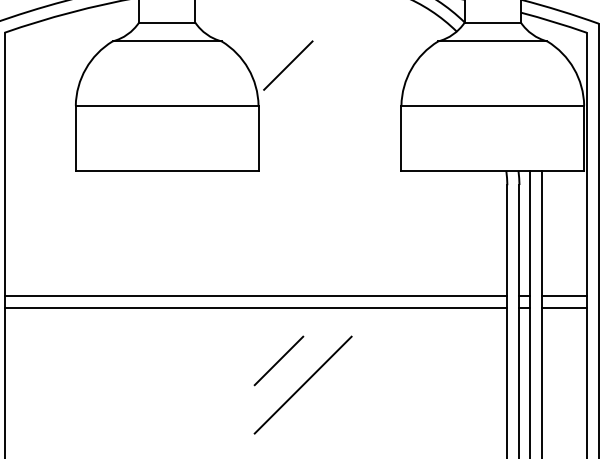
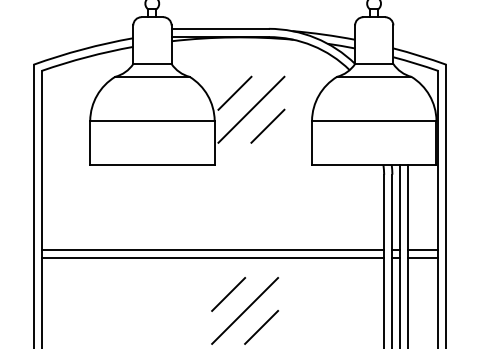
line: (312, 89) -> (251, 109), added
line: (336, 112) -> (267, 125), added
line: (327, 407) -> (261, 326), added

